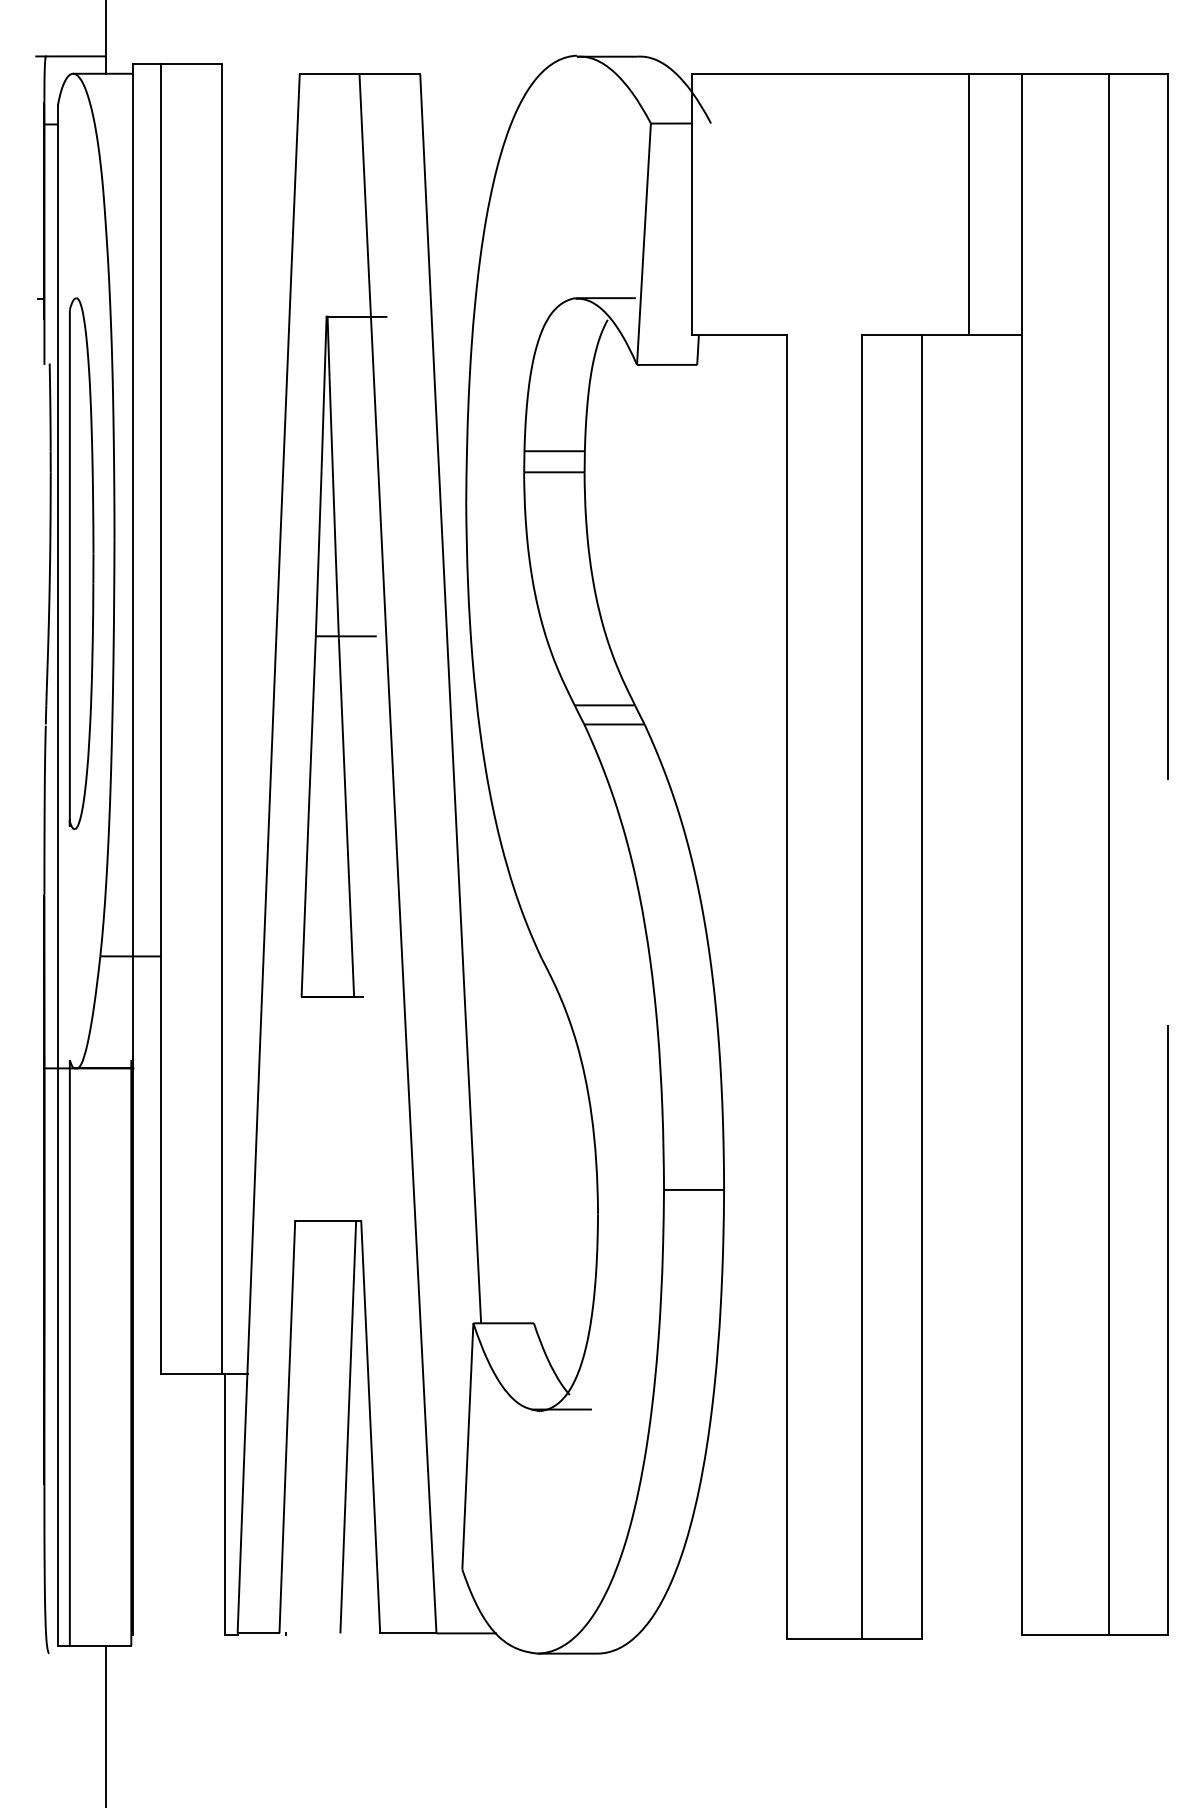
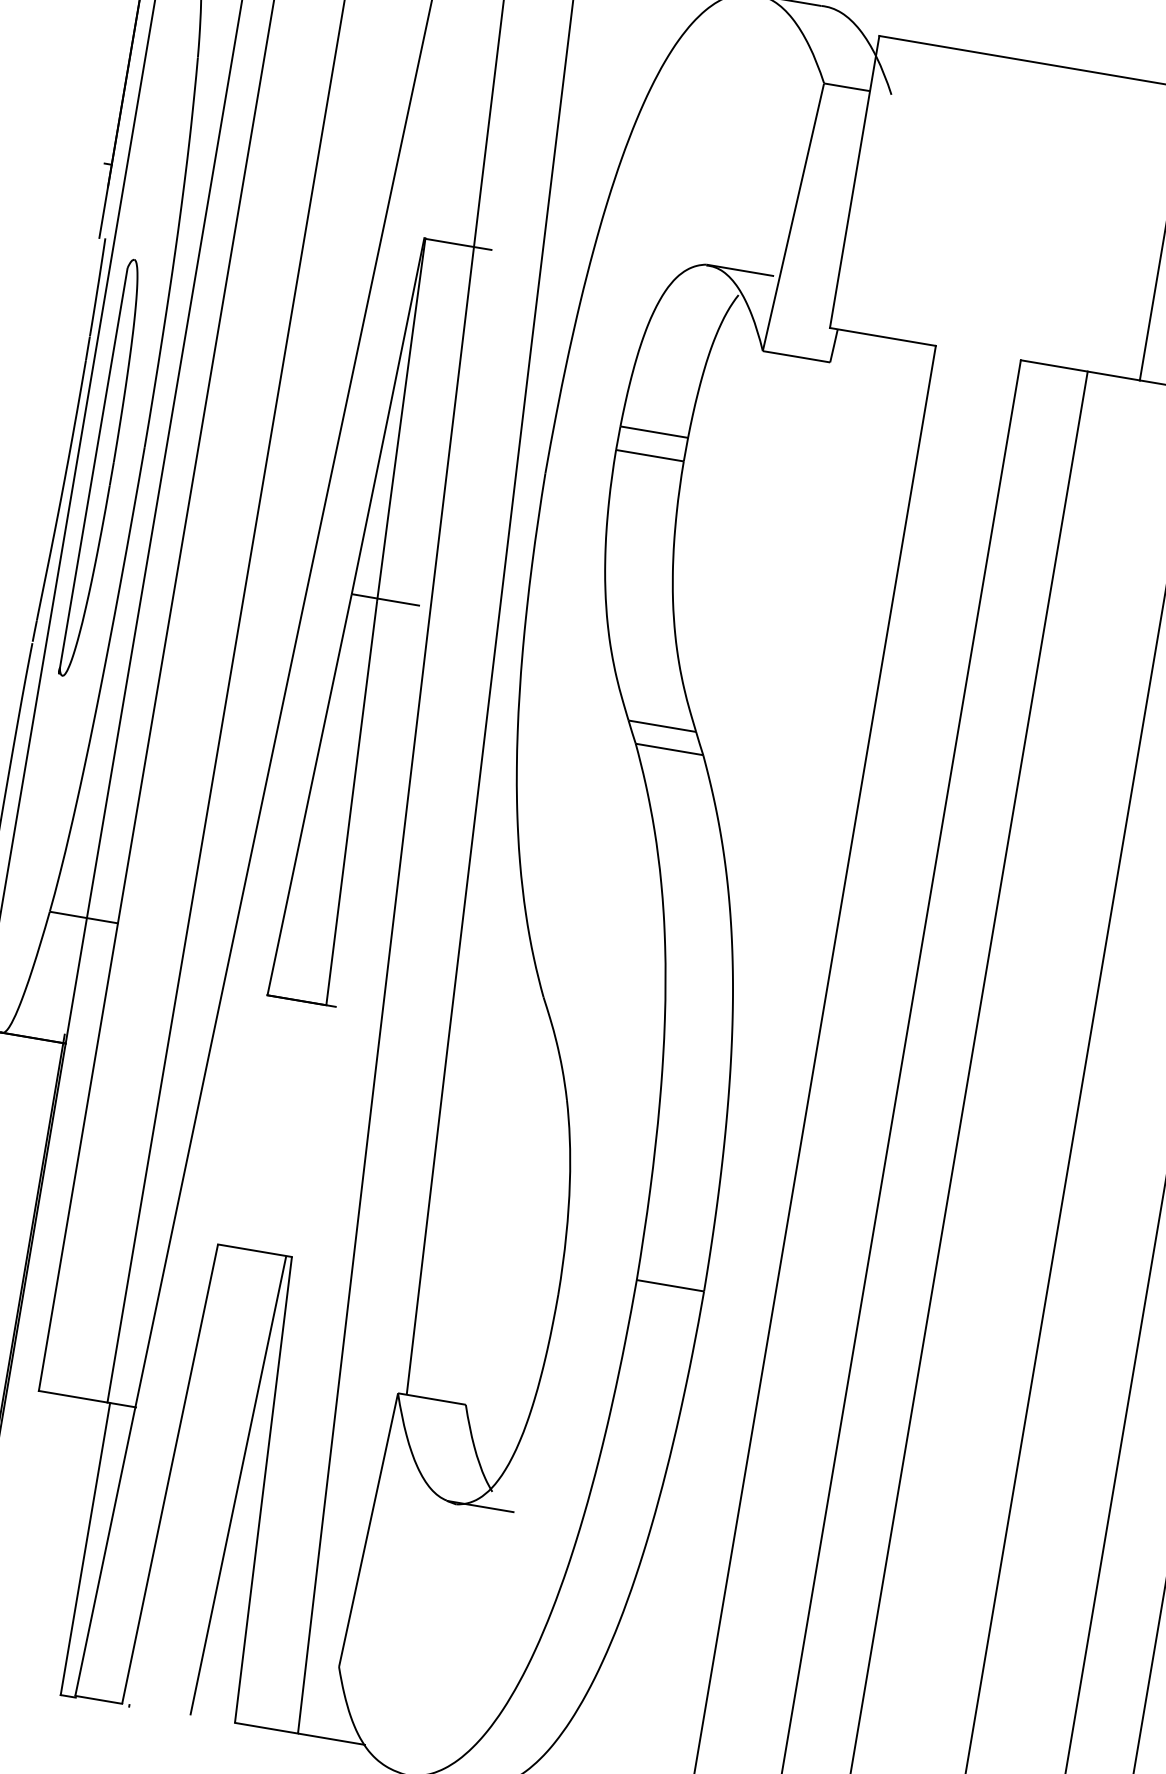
part: (81, 563) -> (103, 468), size x0.7

